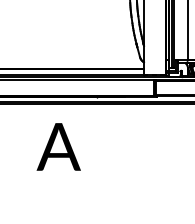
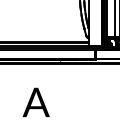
text: (57, 146) -> (35, 102), moved

